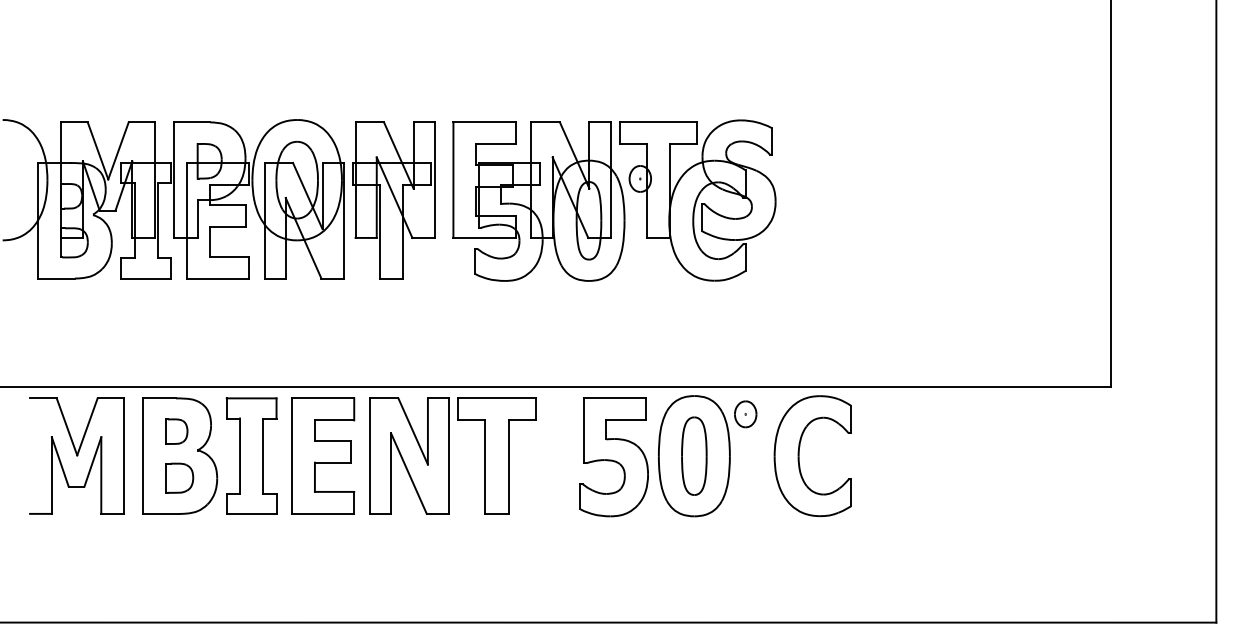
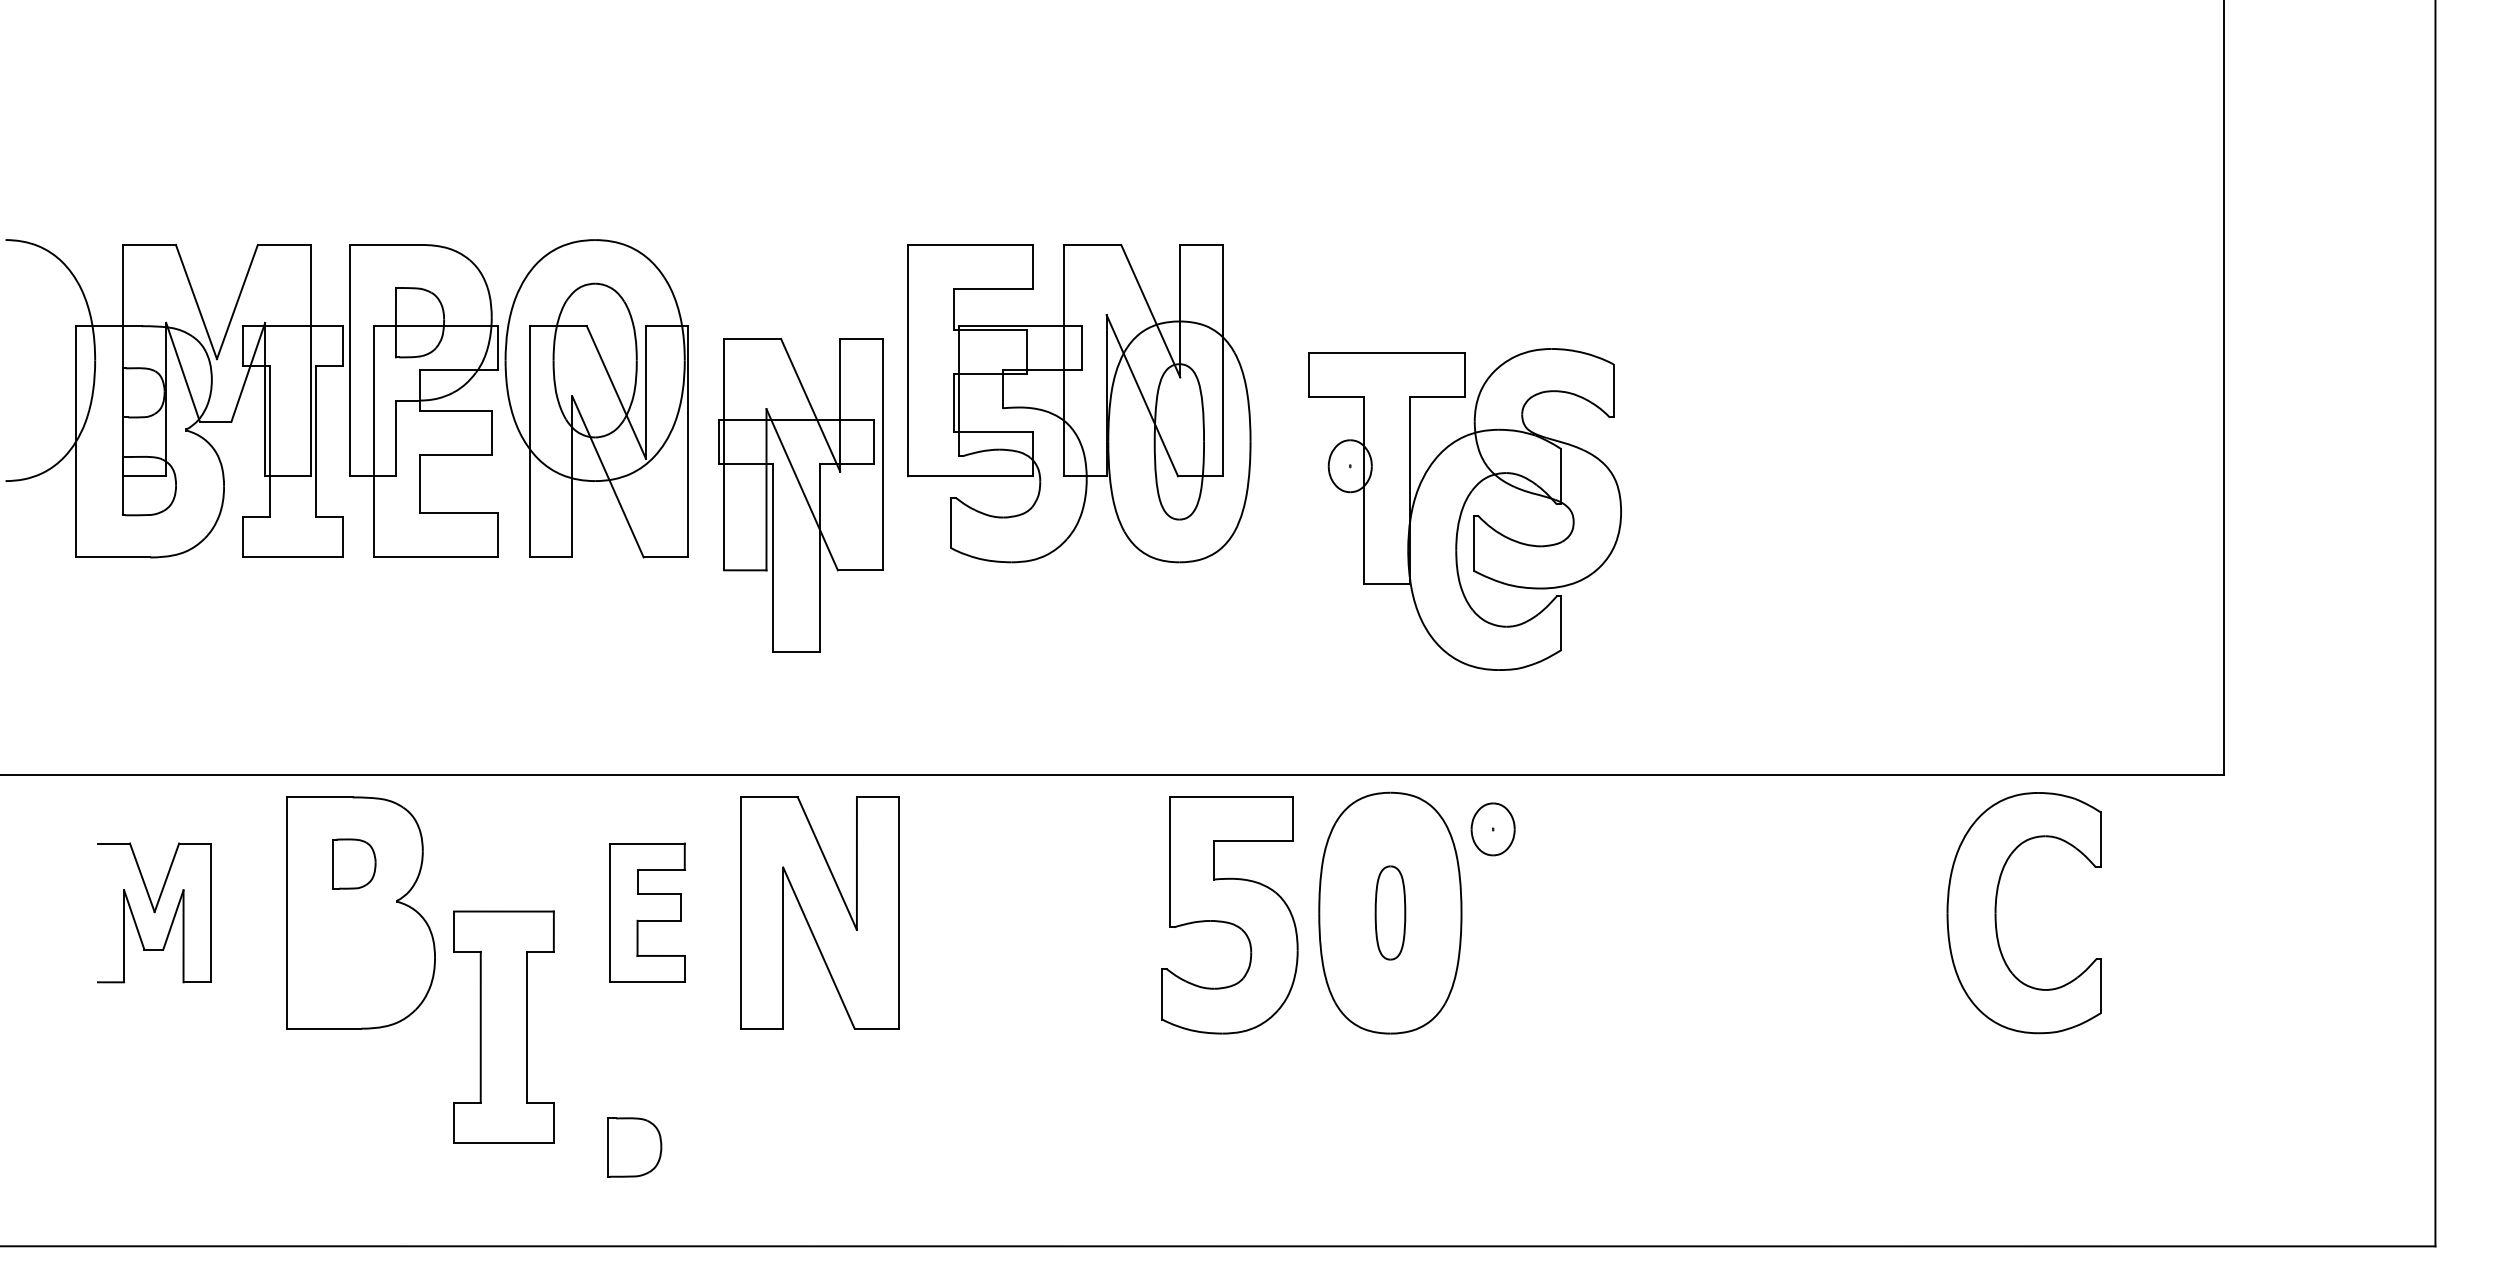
part: (393, 200) -> (800, 495), moved
part: (697, 200) -> (1464, 509), moved
part: (76, 455) -> (153, 911), size x0.6
part: (251, 455) -> (503, 1025), moved
part: (323, 455) -> (647, 911), size x0.6
part: (496, 455) -> (994, 911), removed
part: (694, 455) -> (1390, 911), size x0.6
part: (799, 455) -> (1997, 911), moved
part: (179, 477) -> (633, 1146), moved

